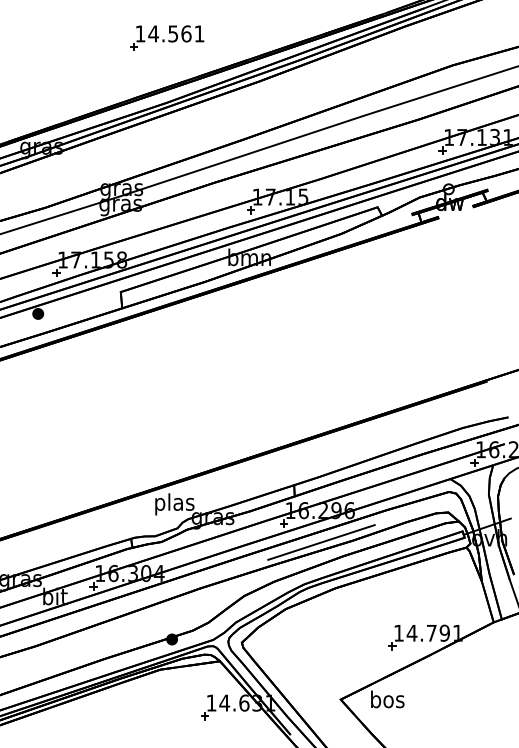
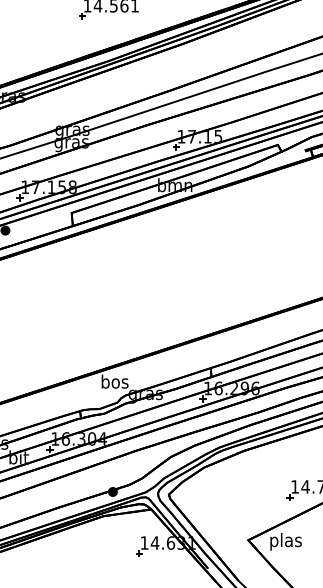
text: (174, 504) -> (114, 383), plas -> bos
line: (321, 542) -> (232, 414), removed
text: (387, 701) -> (285, 541), bos -> plas

